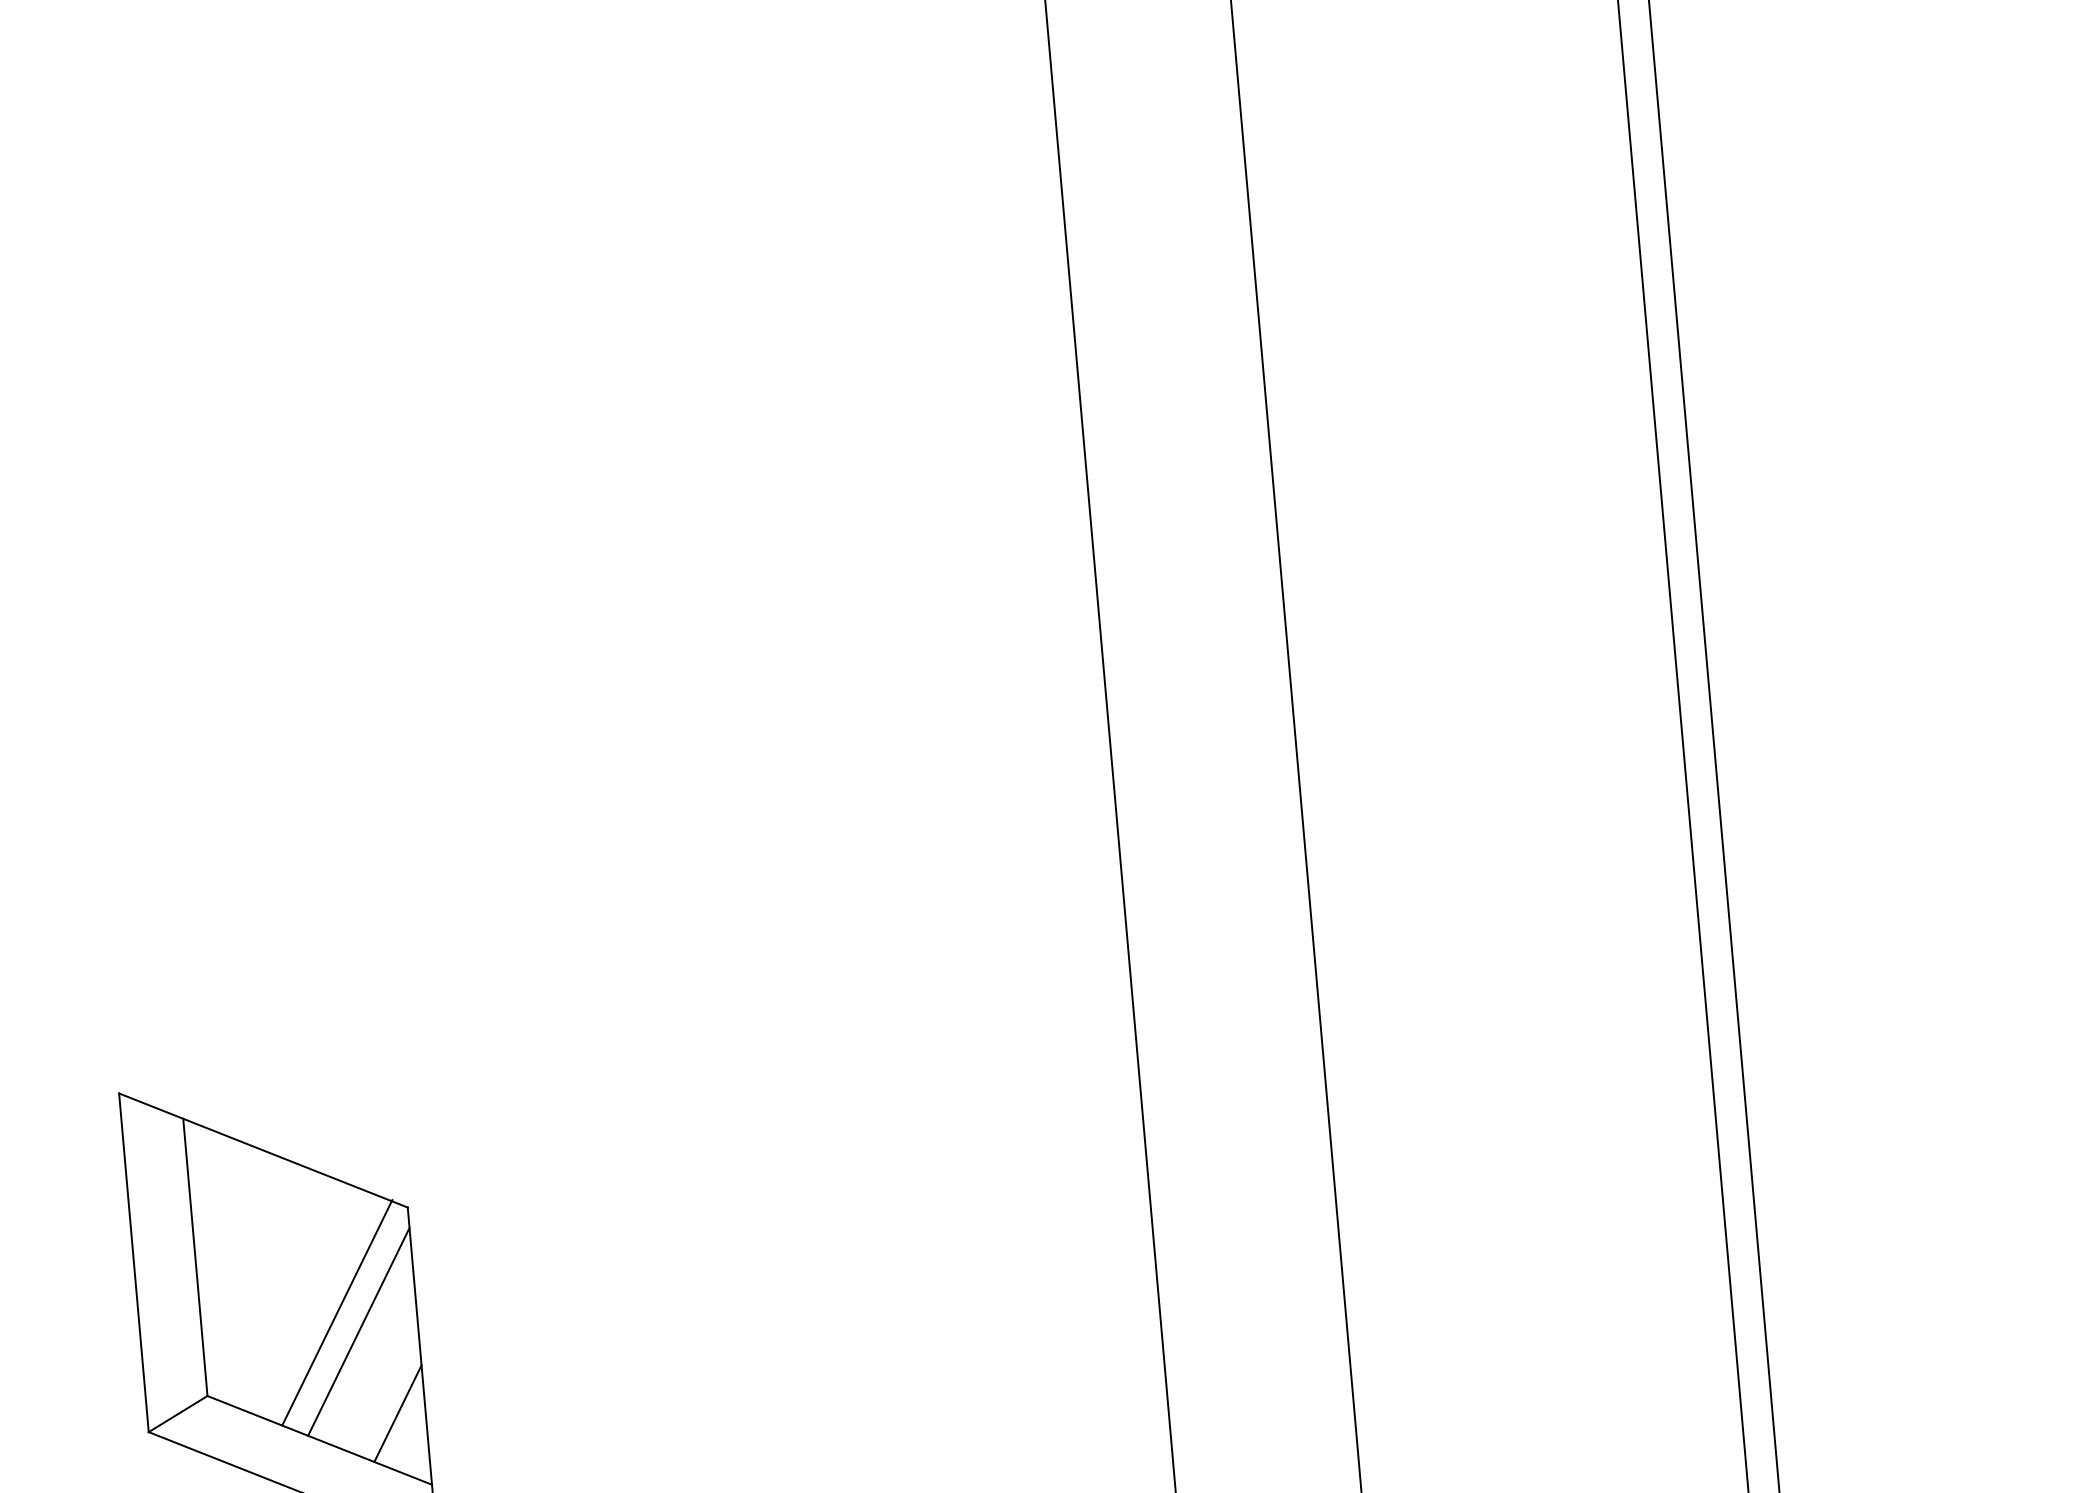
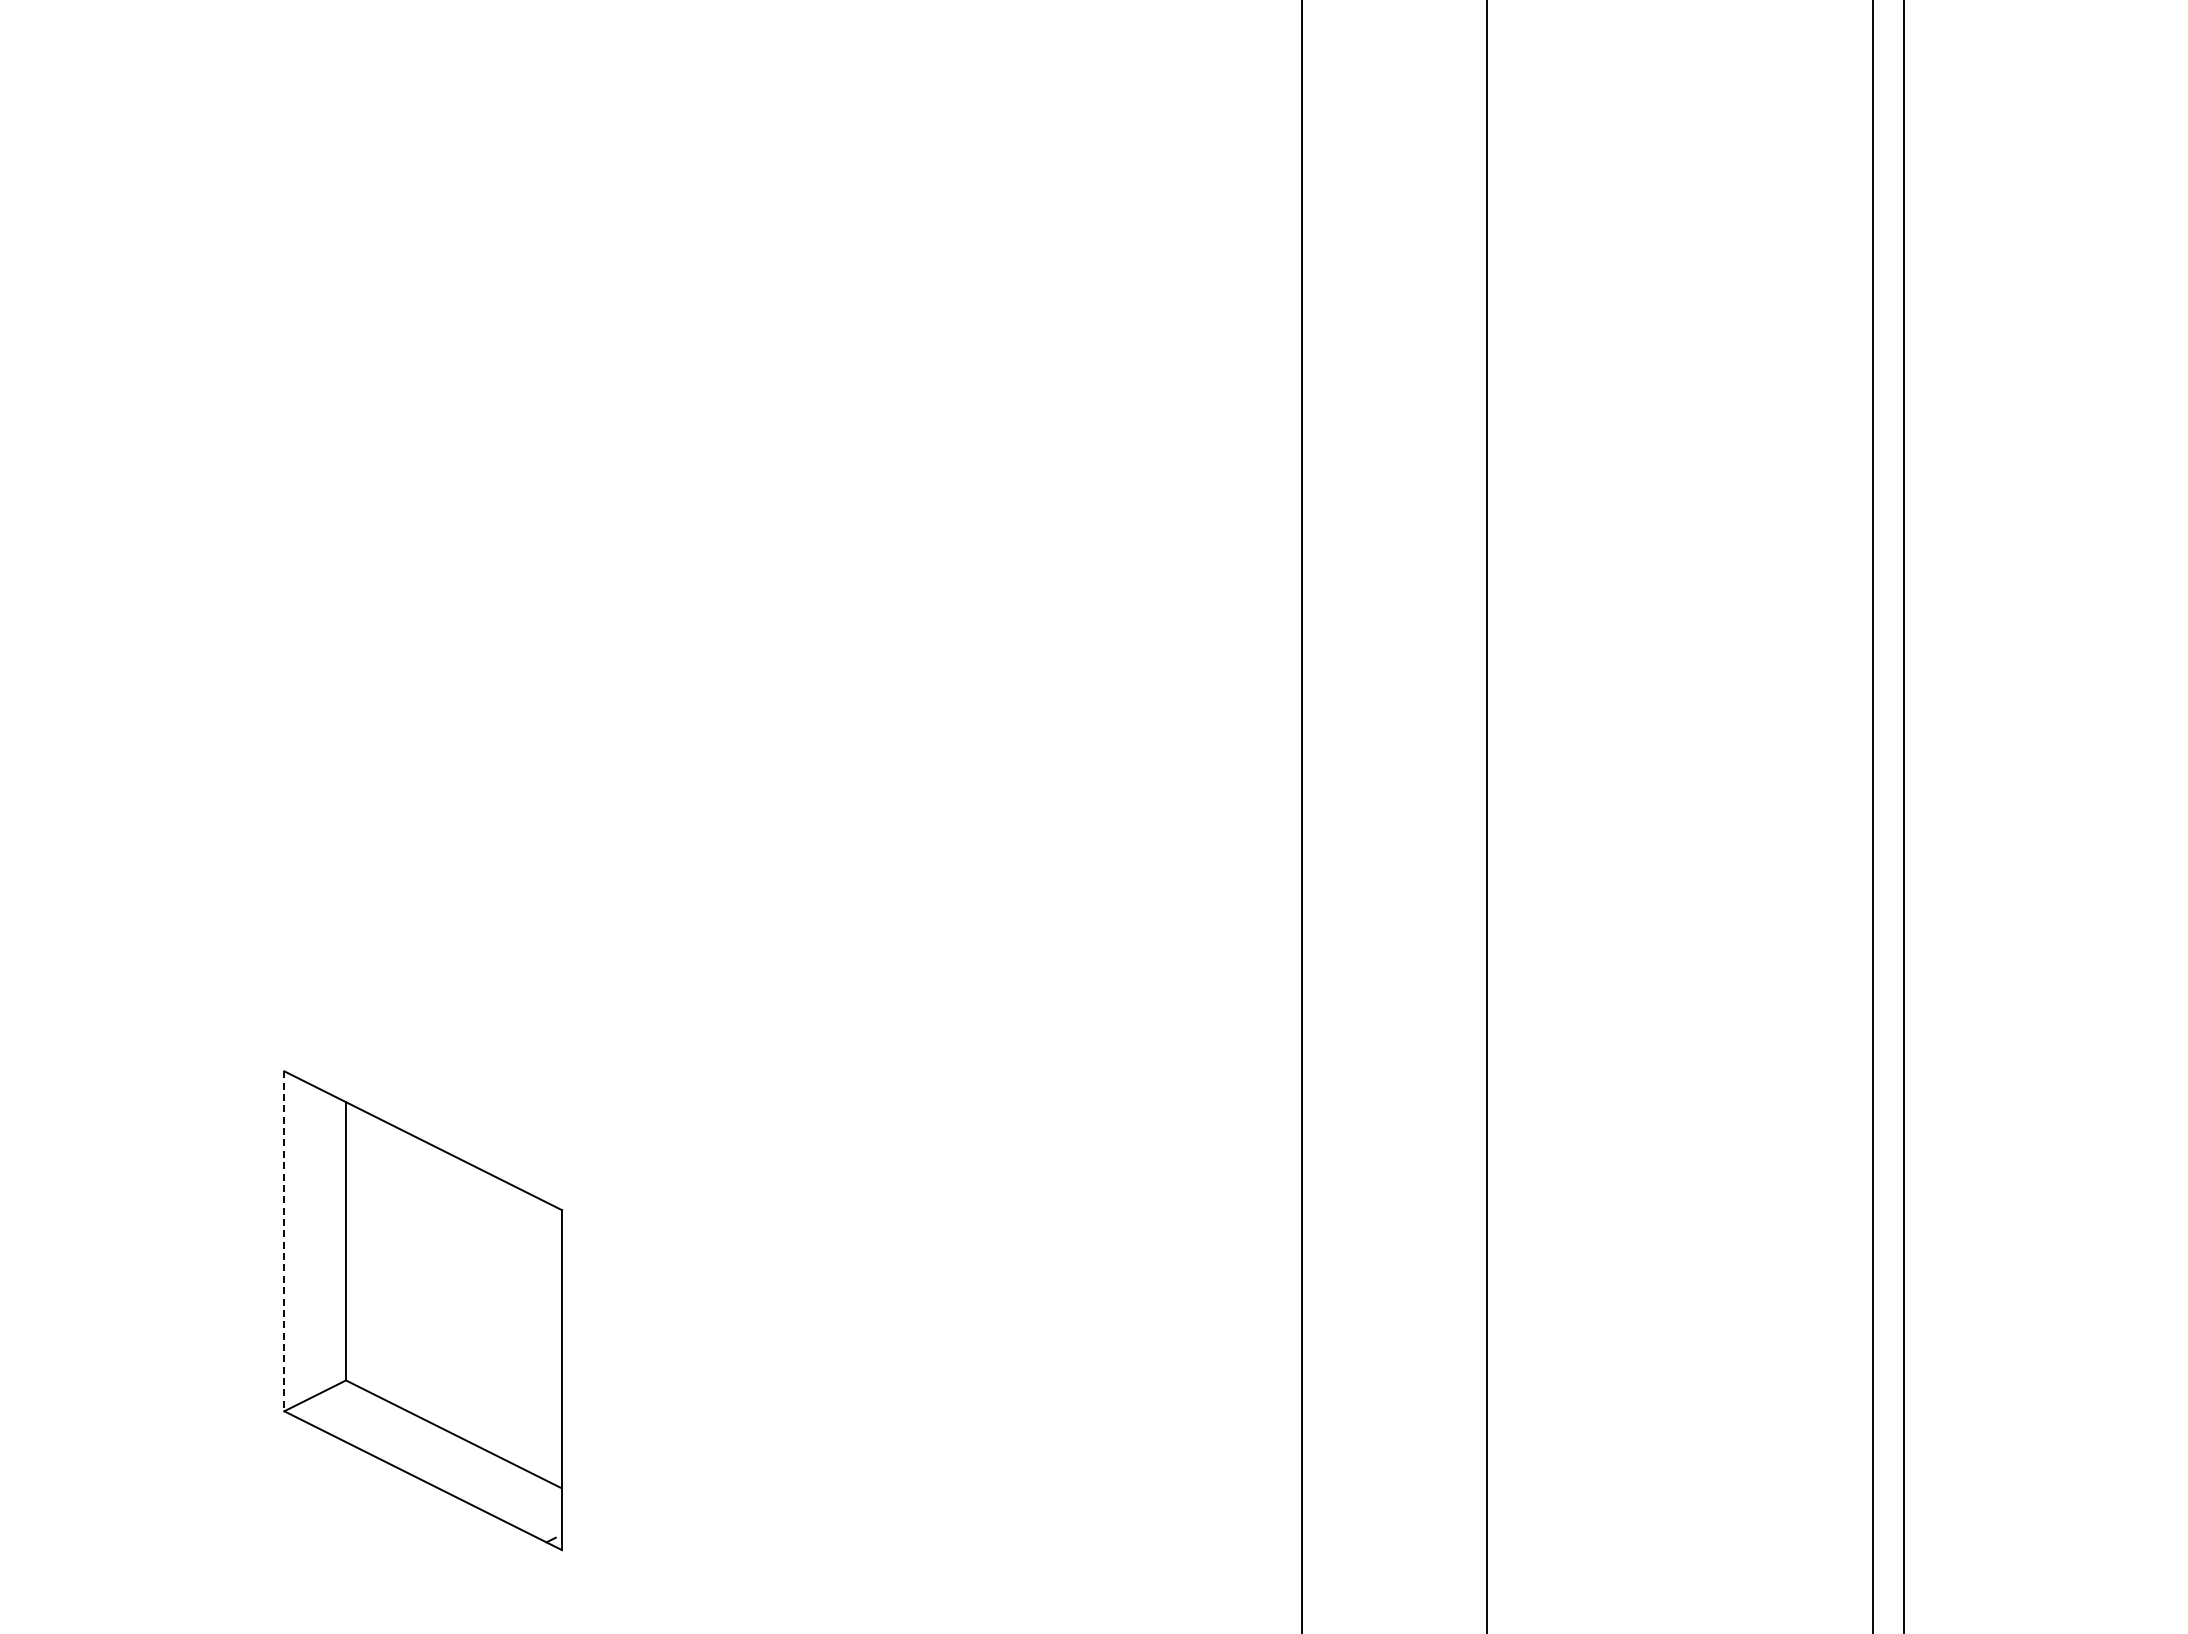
line: (134, 1262) -> (284, 1241), solid -> dashed
line: (337, 1312) -> (482, 1308), removed
line: (357, 1331) -> (501, 1329), removed
line: (397, 1413) -> (533, 1414), removed

